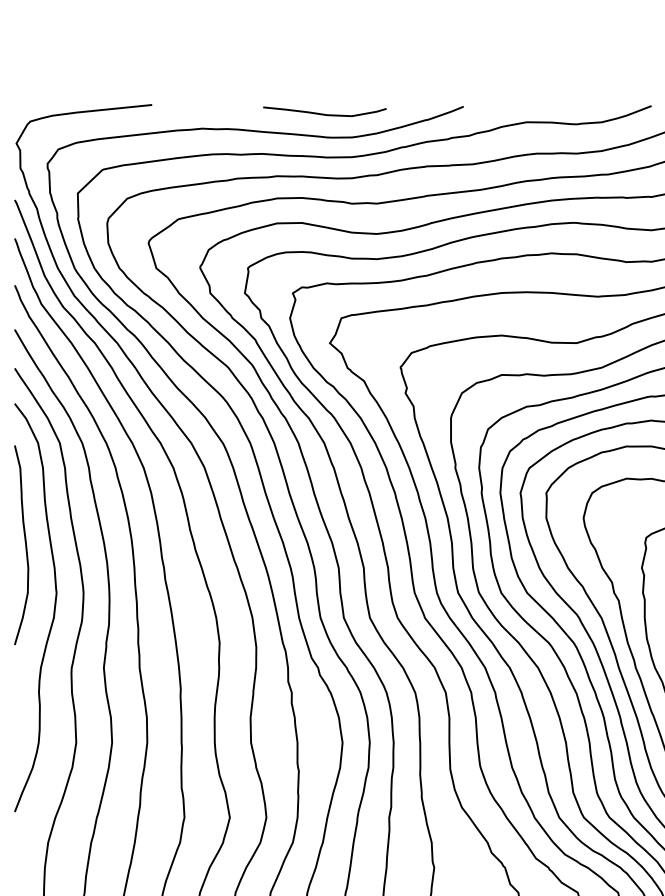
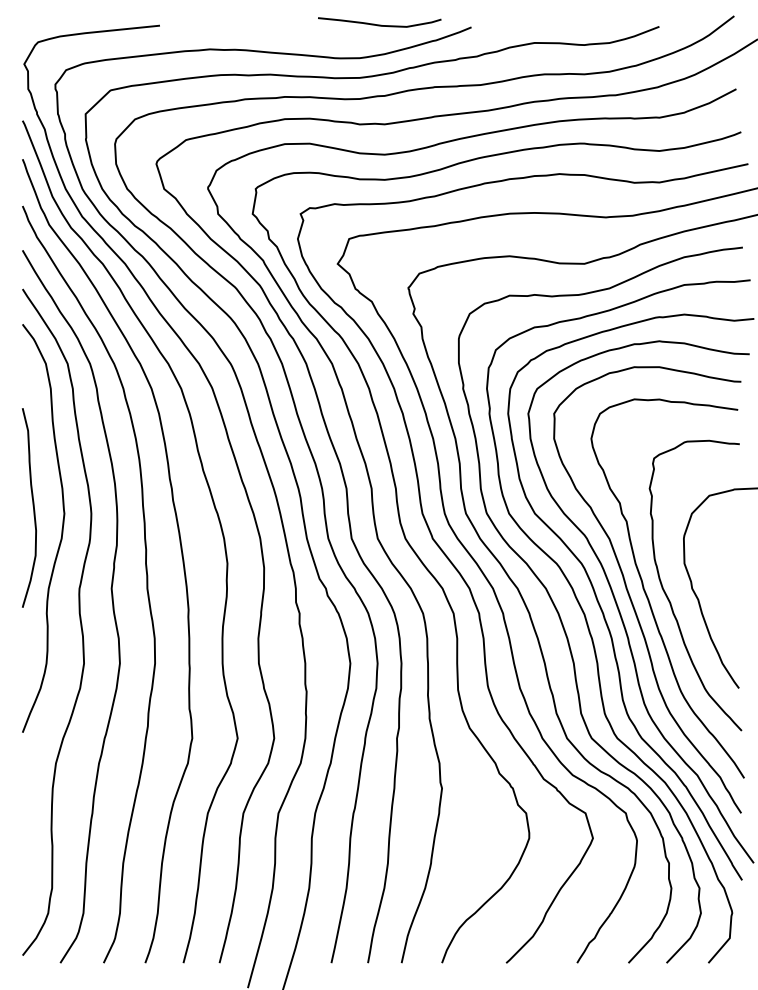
curve: (324, 113) -> (379, 24), moved
curve: (24, 543) -> (32, 506), moved

